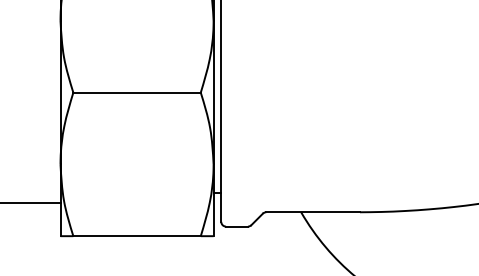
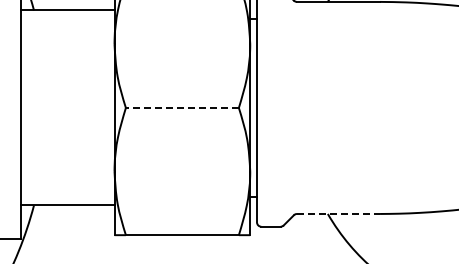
line: (136, 92) -> (181, 107), solid -> dashed
line: (313, 211) -> (338, 213), solid -> dashed

